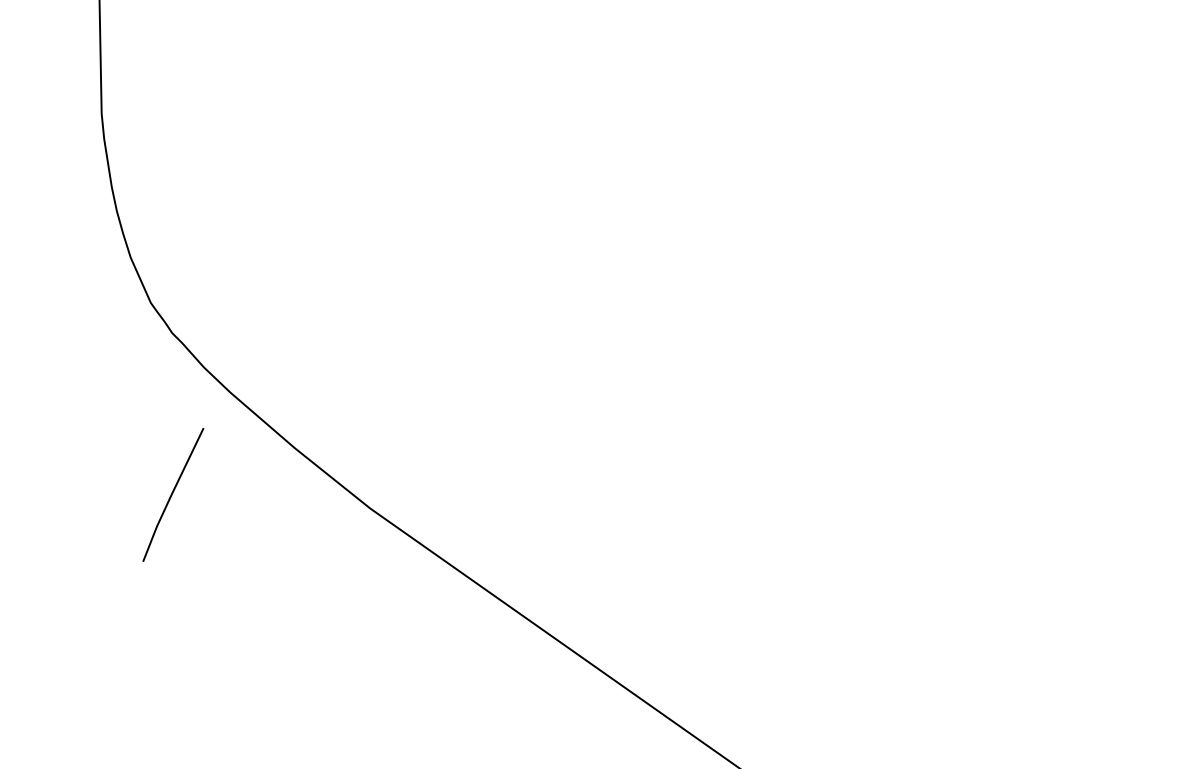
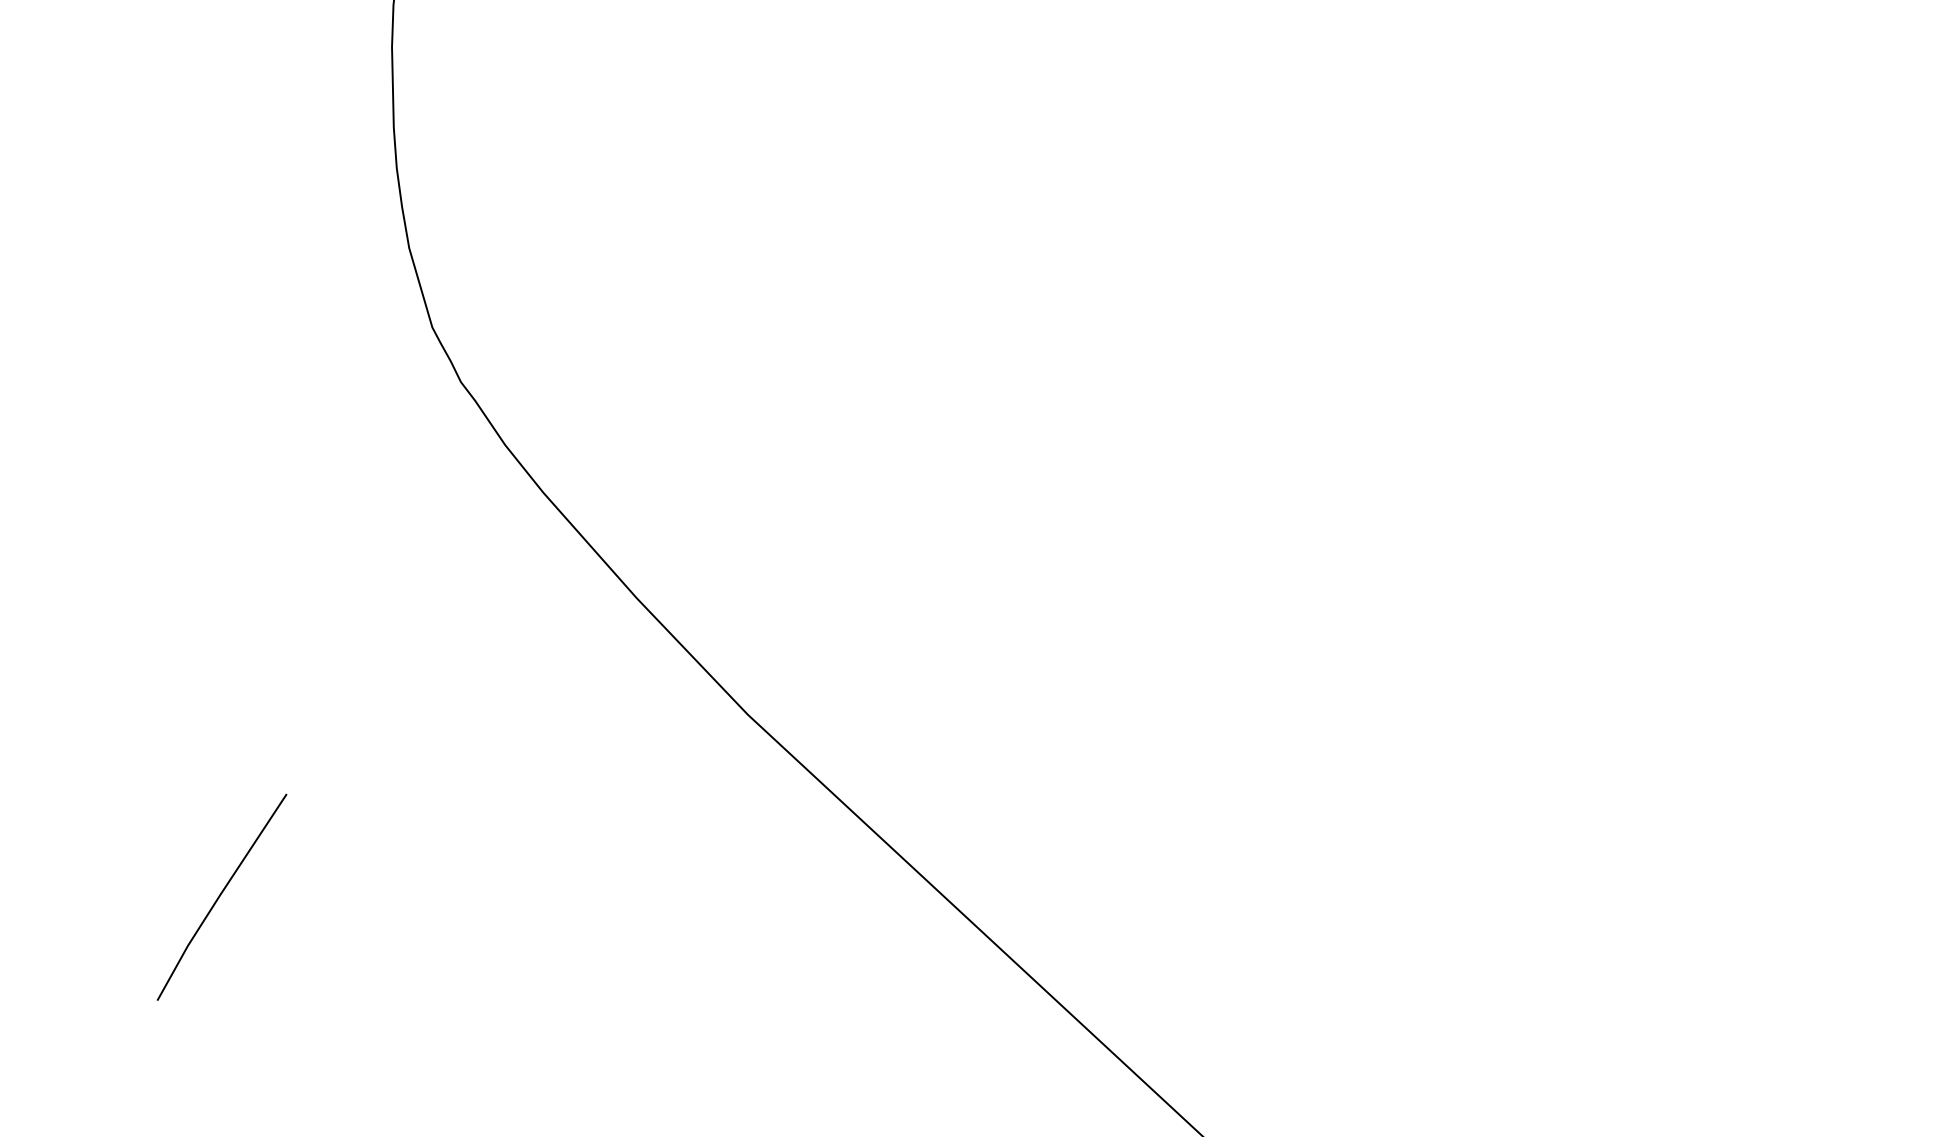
line: (173, 493) -> (222, 894), moved

